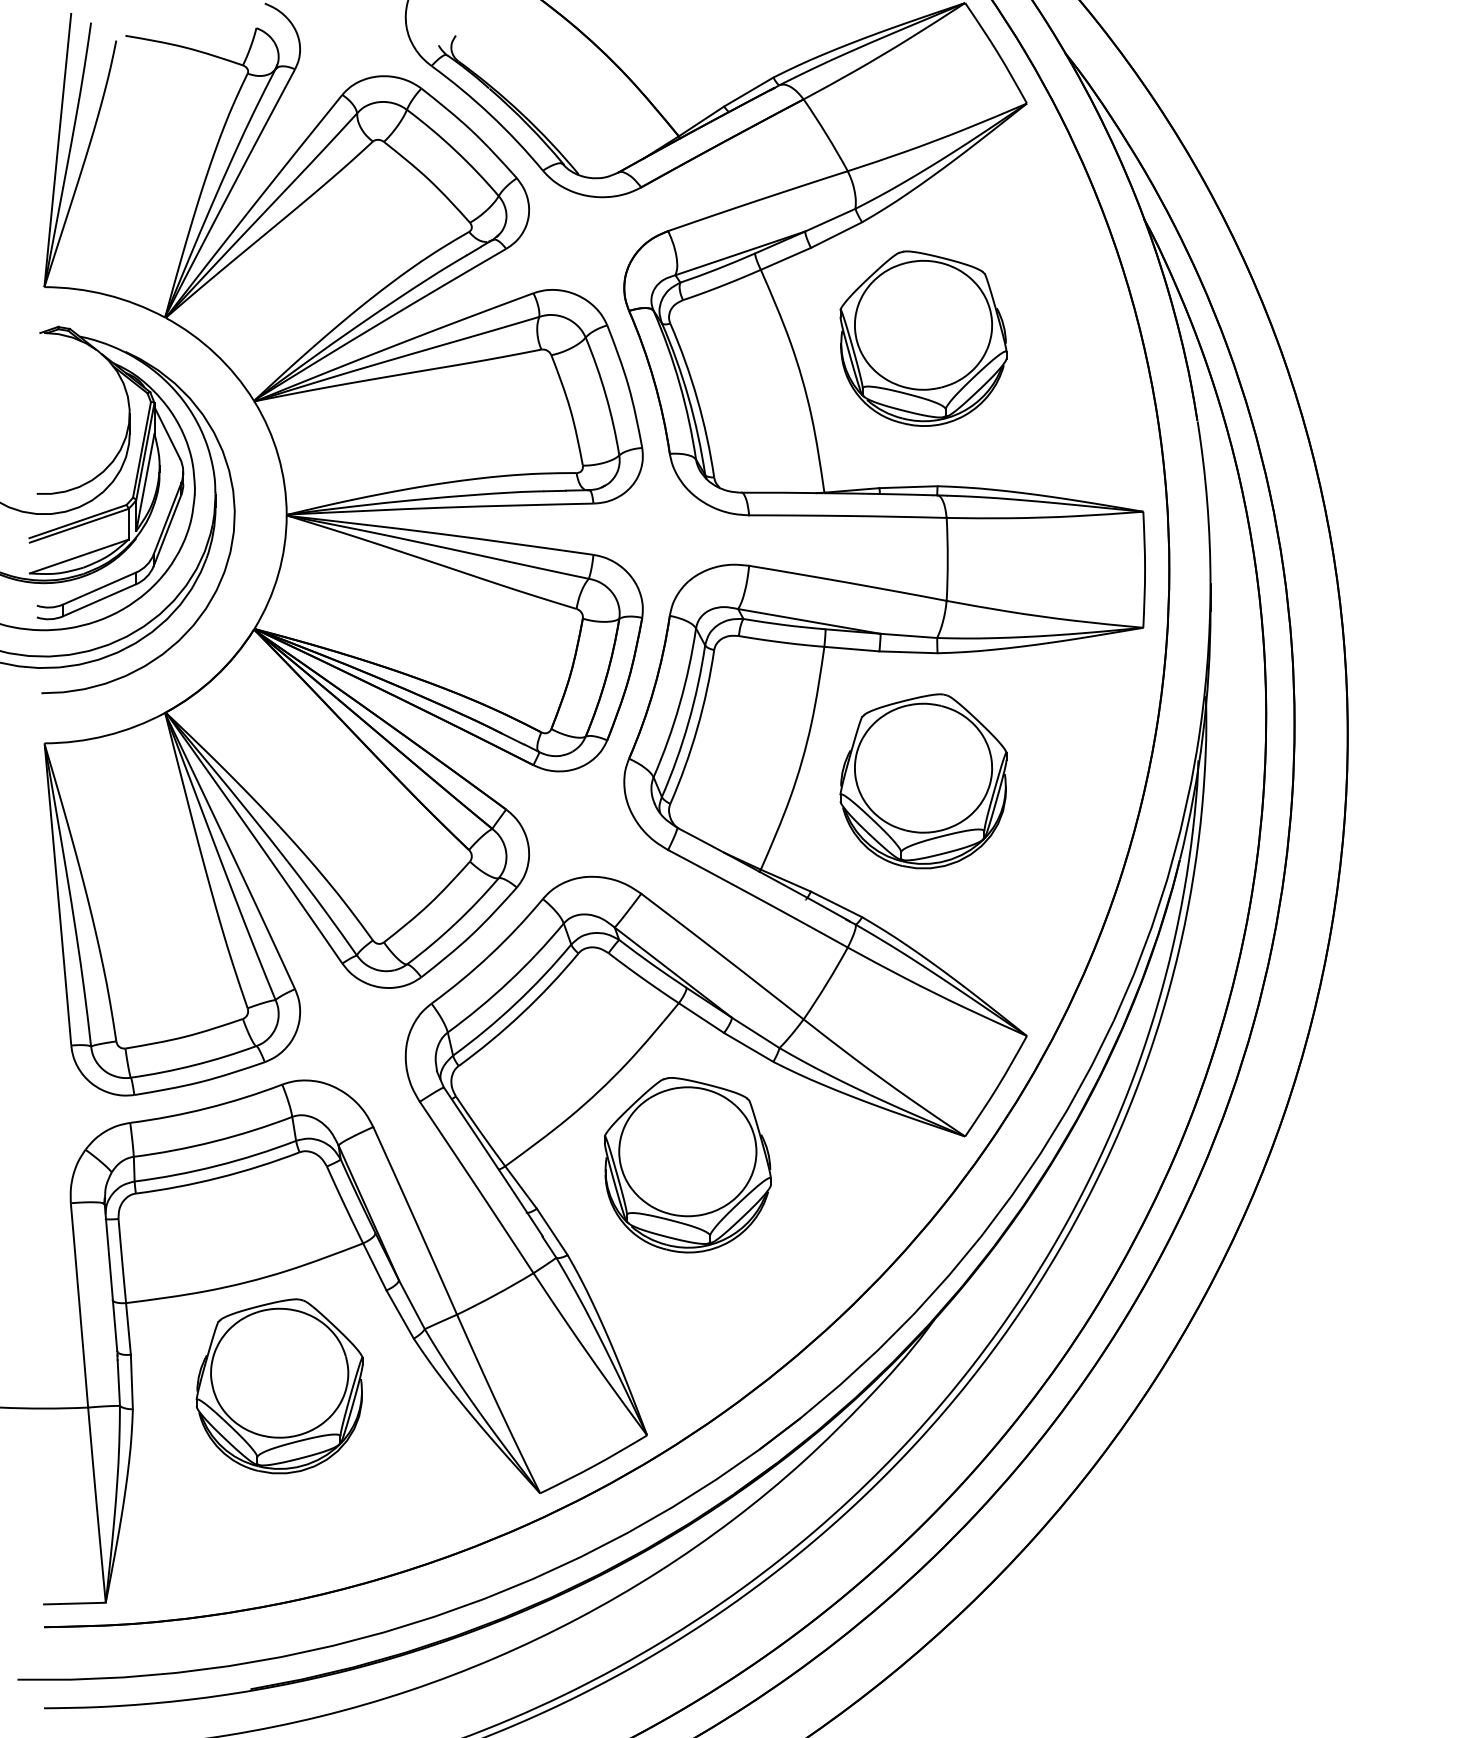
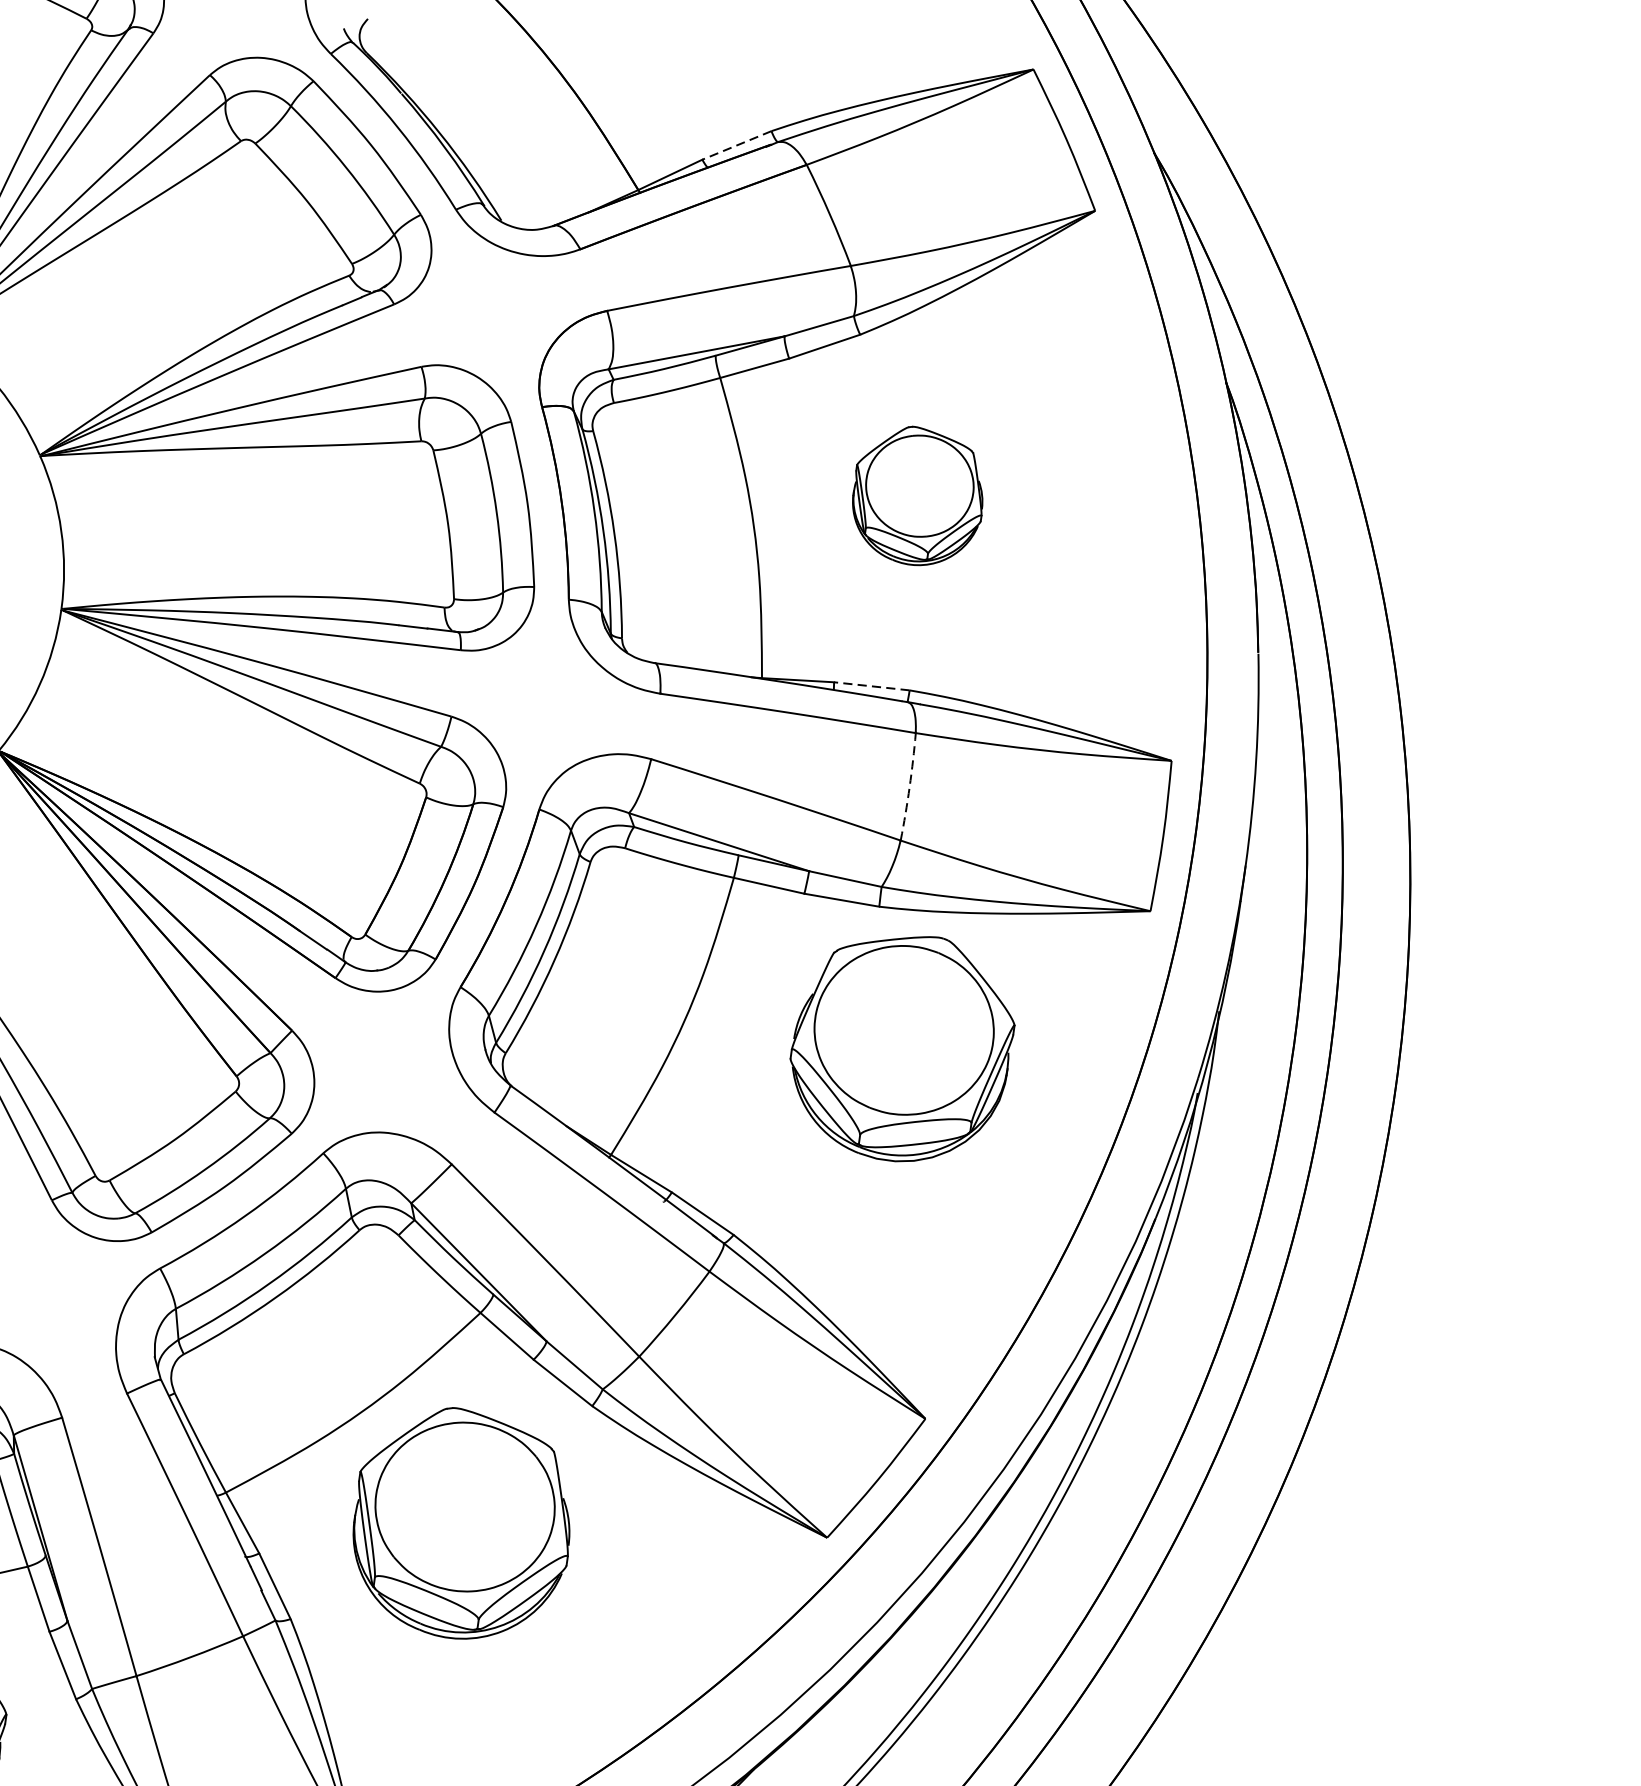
line: (748, 92) -> (736, 145), solid -> dashed
part: (923, 338) -> (918, 496), size x0.6
line: (907, 487) -> (870, 686), solid -> dashed
arc: (947, 559) -> (909, 787), solid -> dashed
part: (923, 781) -> (901, 1047), moved

